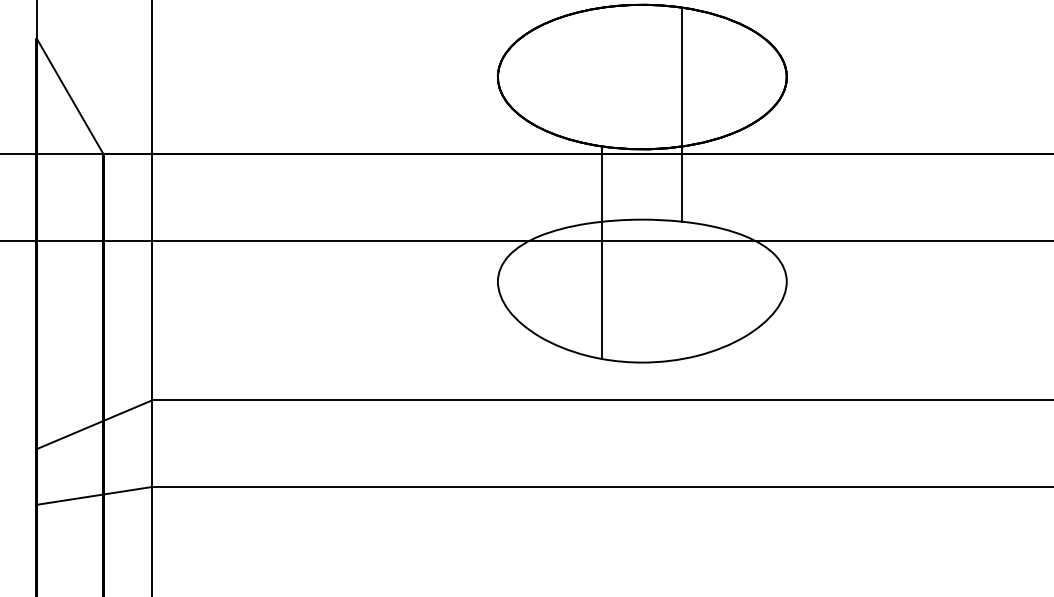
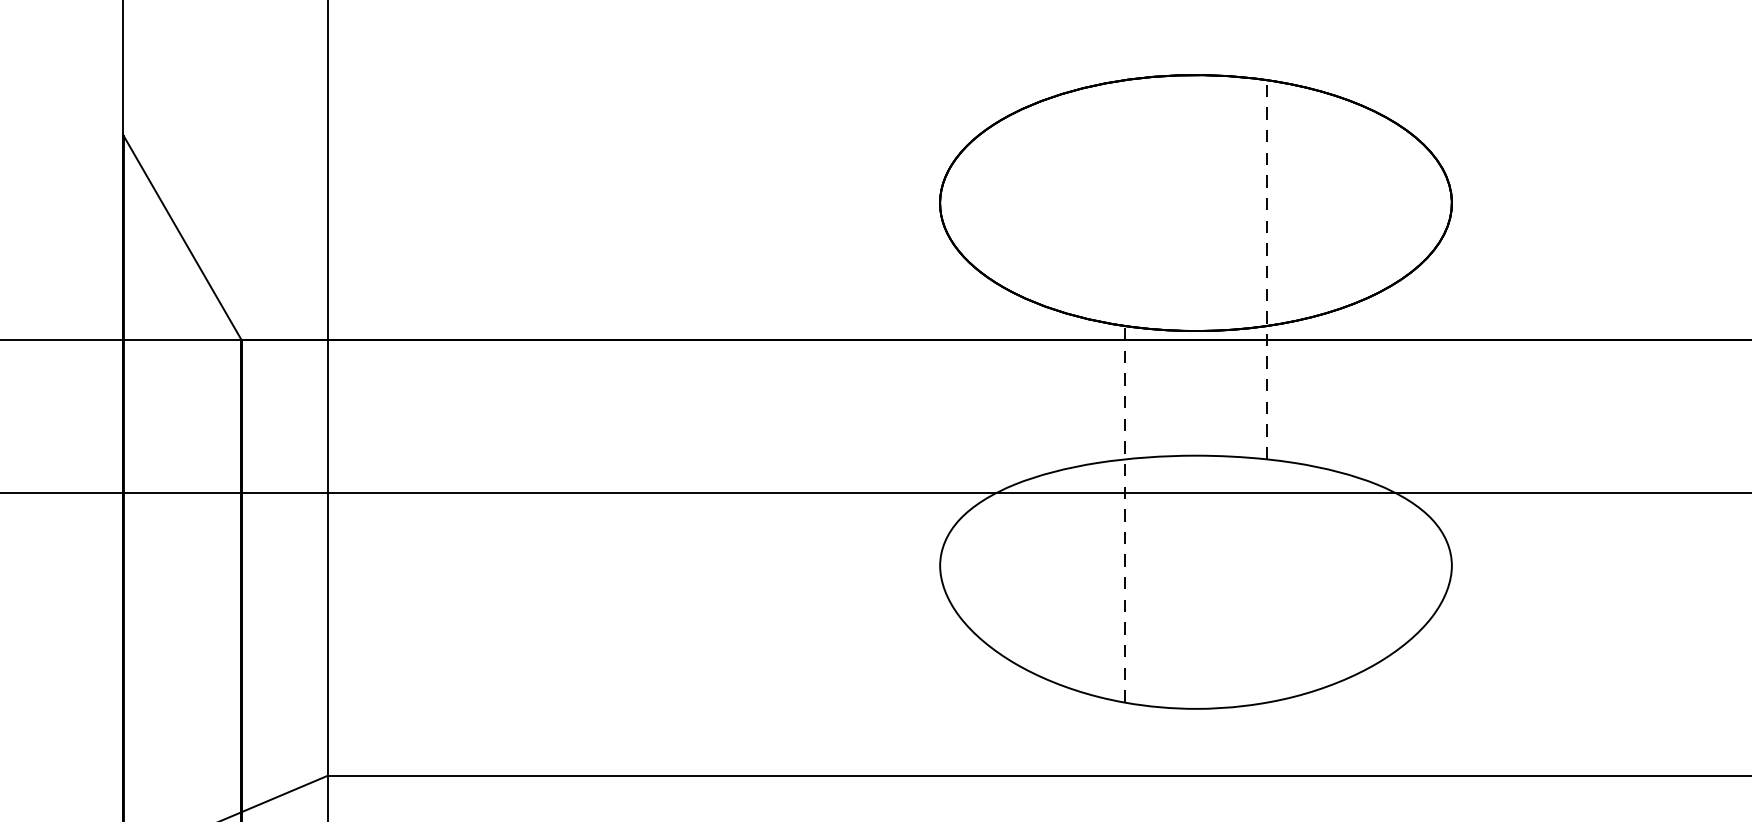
line: (682, 114) -> (1267, 269), solid -> dashed
line: (602, 252) -> (1125, 513), solid -> dashed

